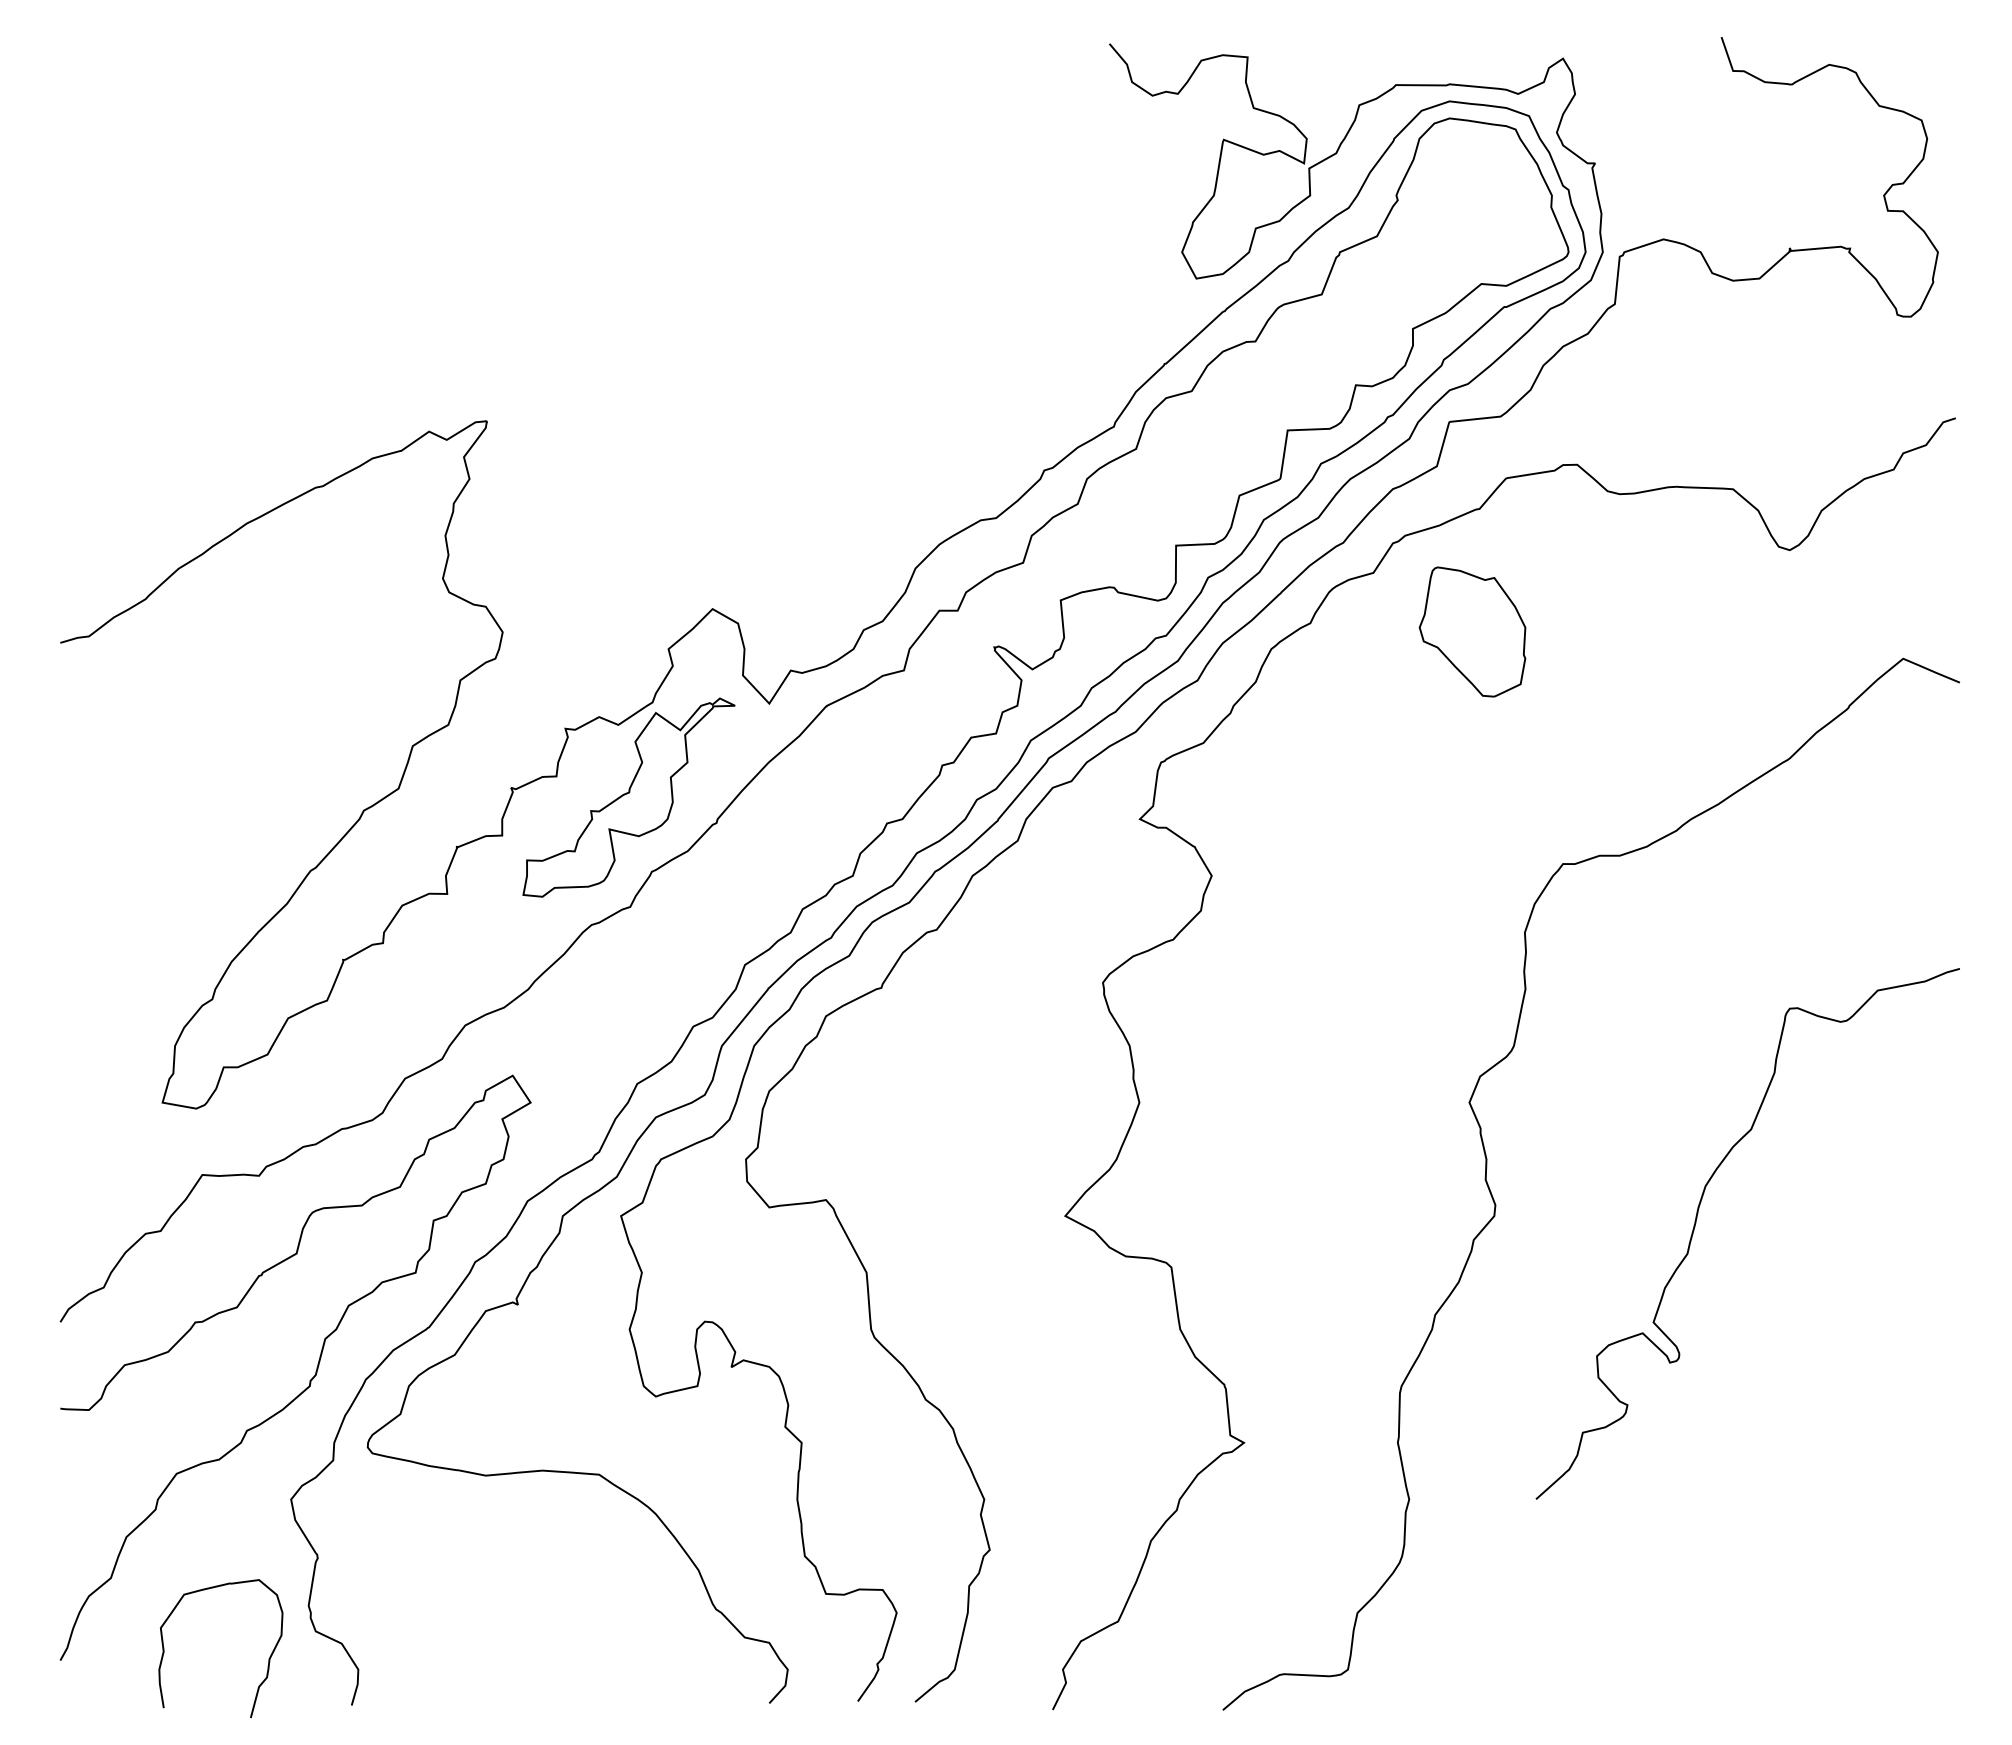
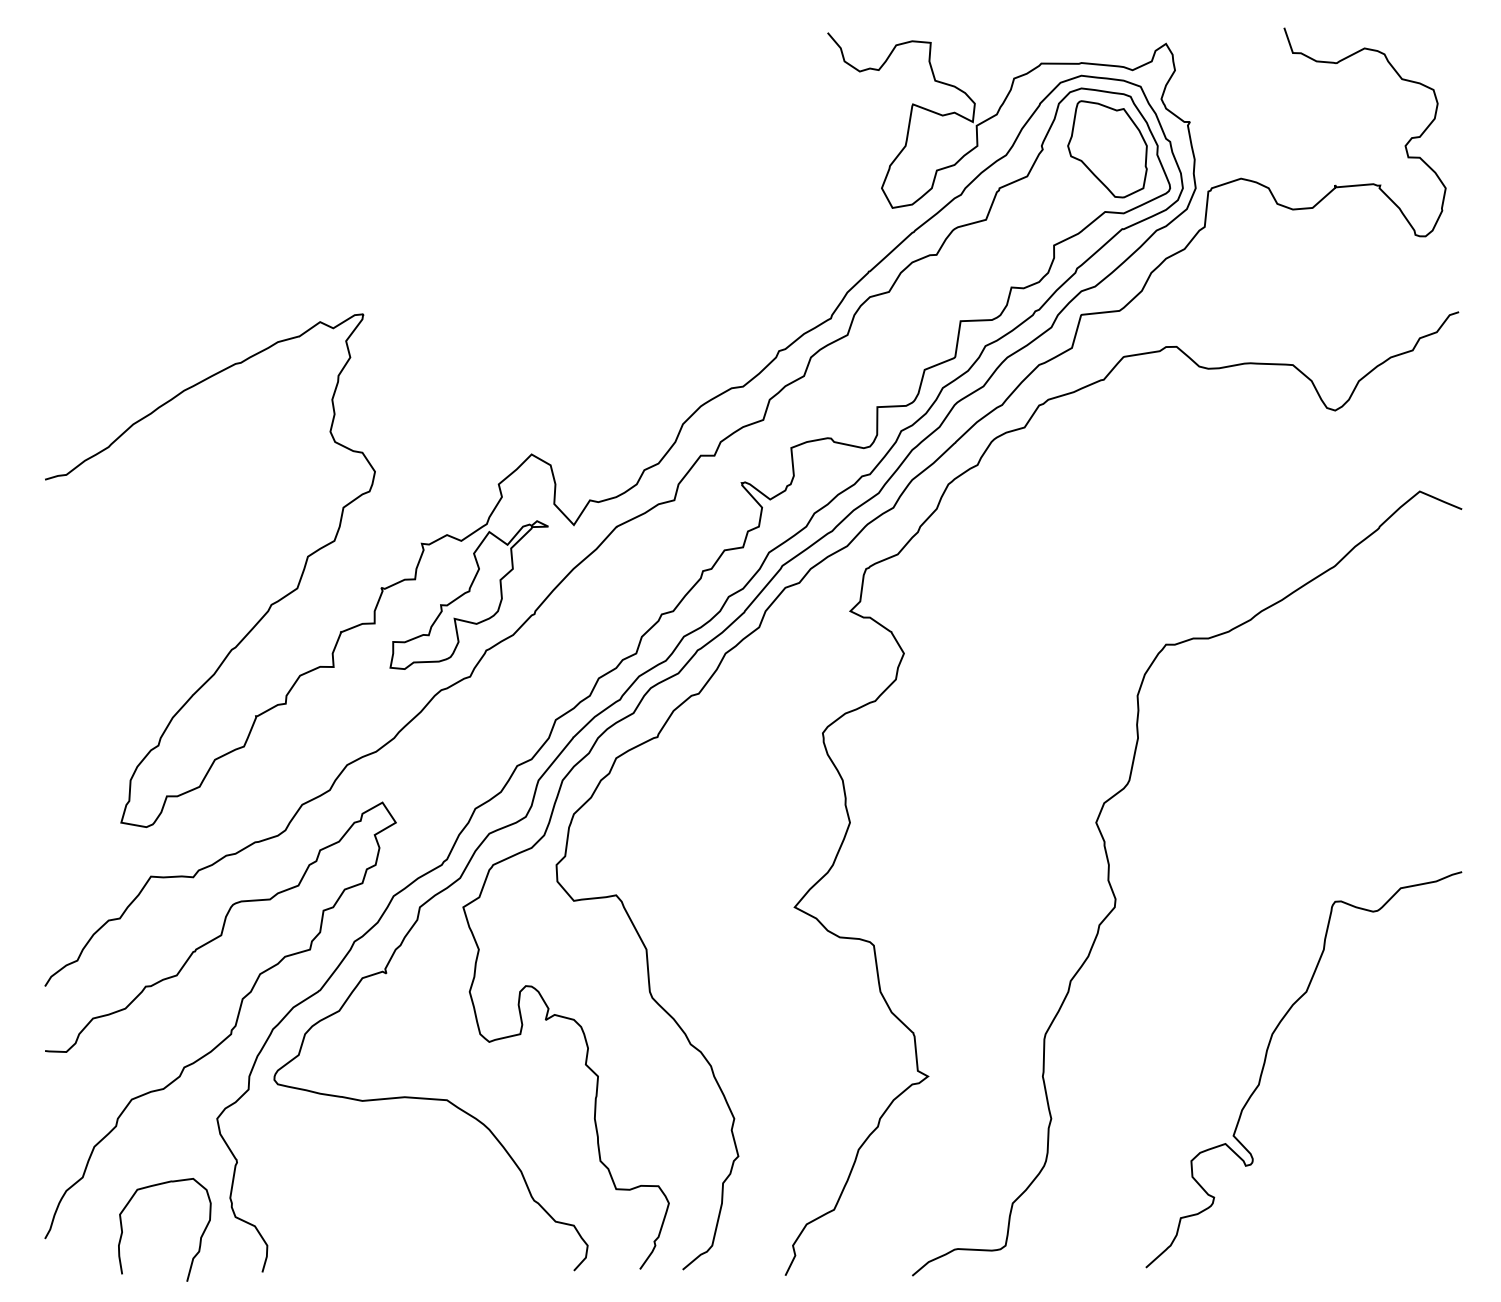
part: (1472, 631) -> (1107, 148), moved
curve: (1696, 1223) -> (1265, 1062), moved

